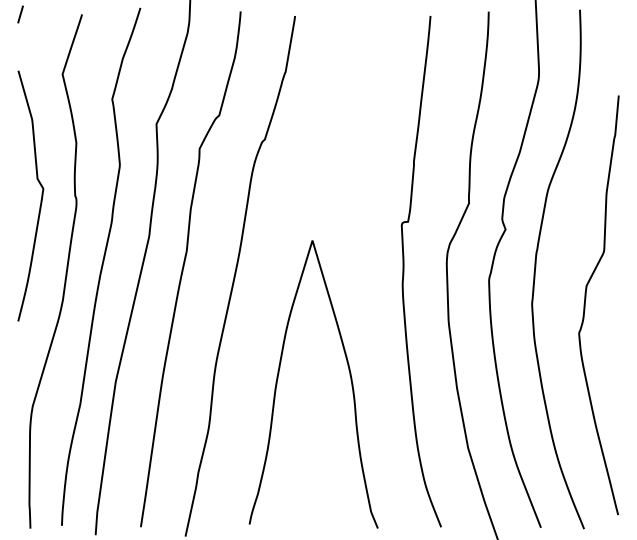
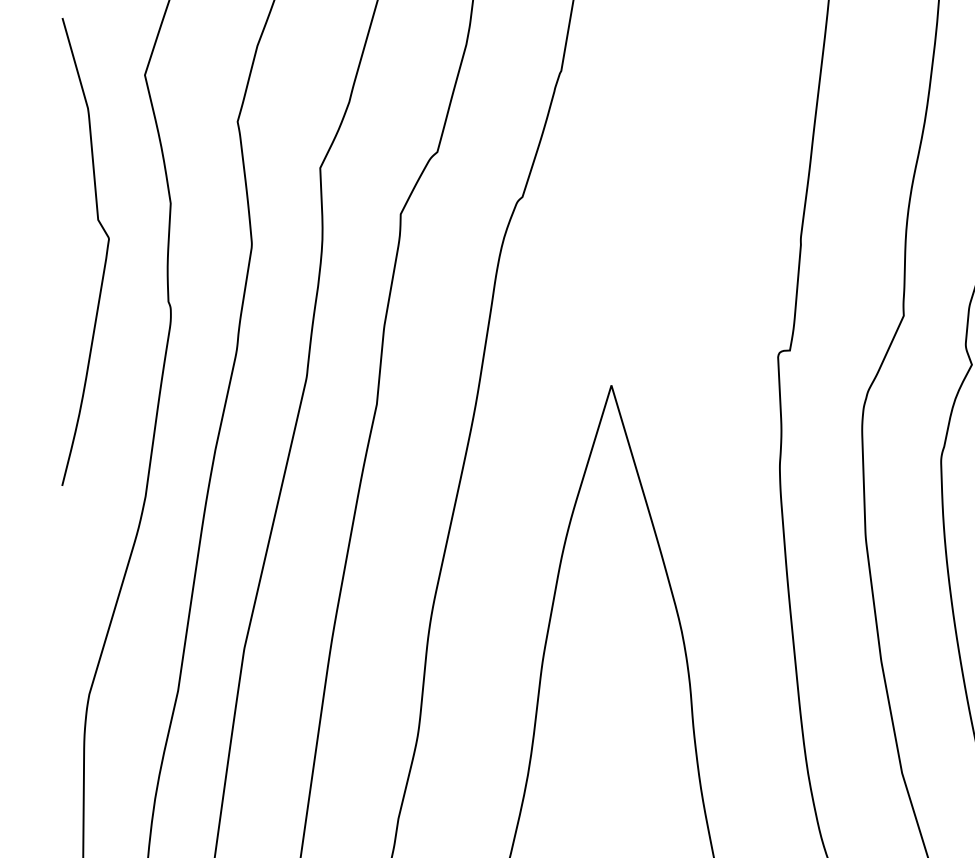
curve: (41, 195) -> (105, 250), moved

